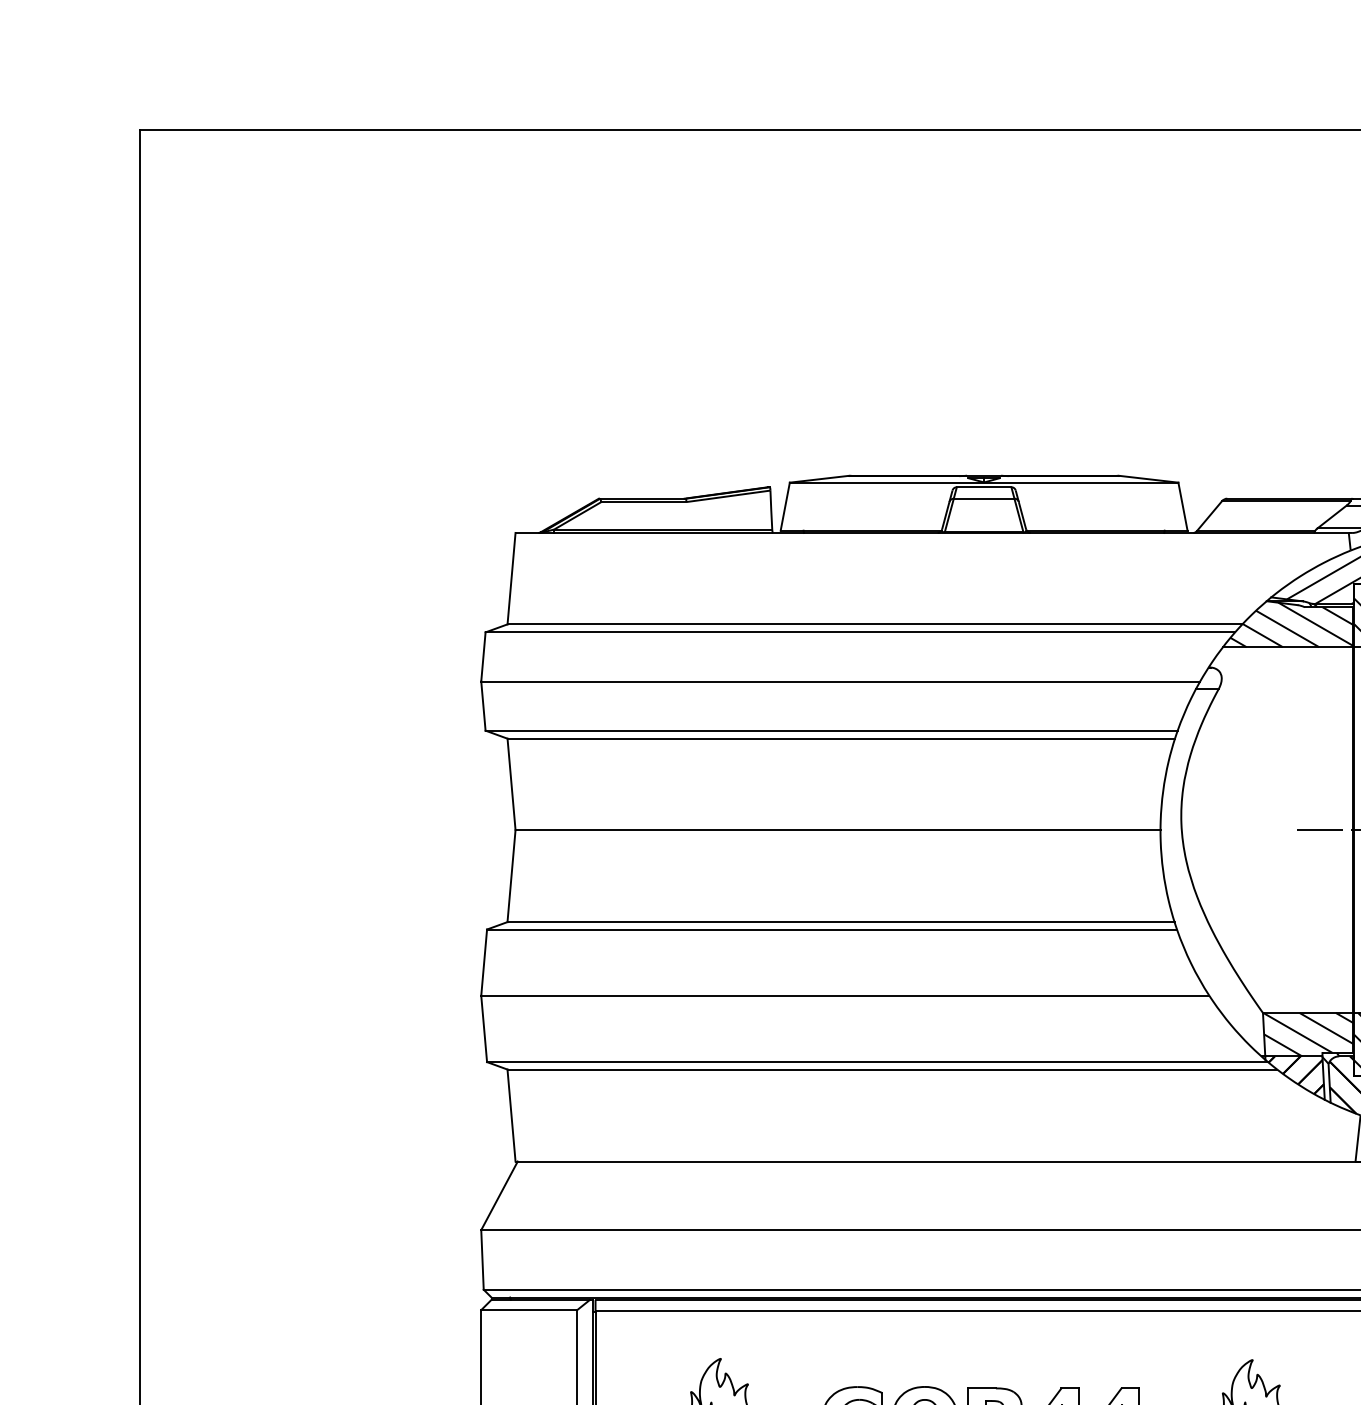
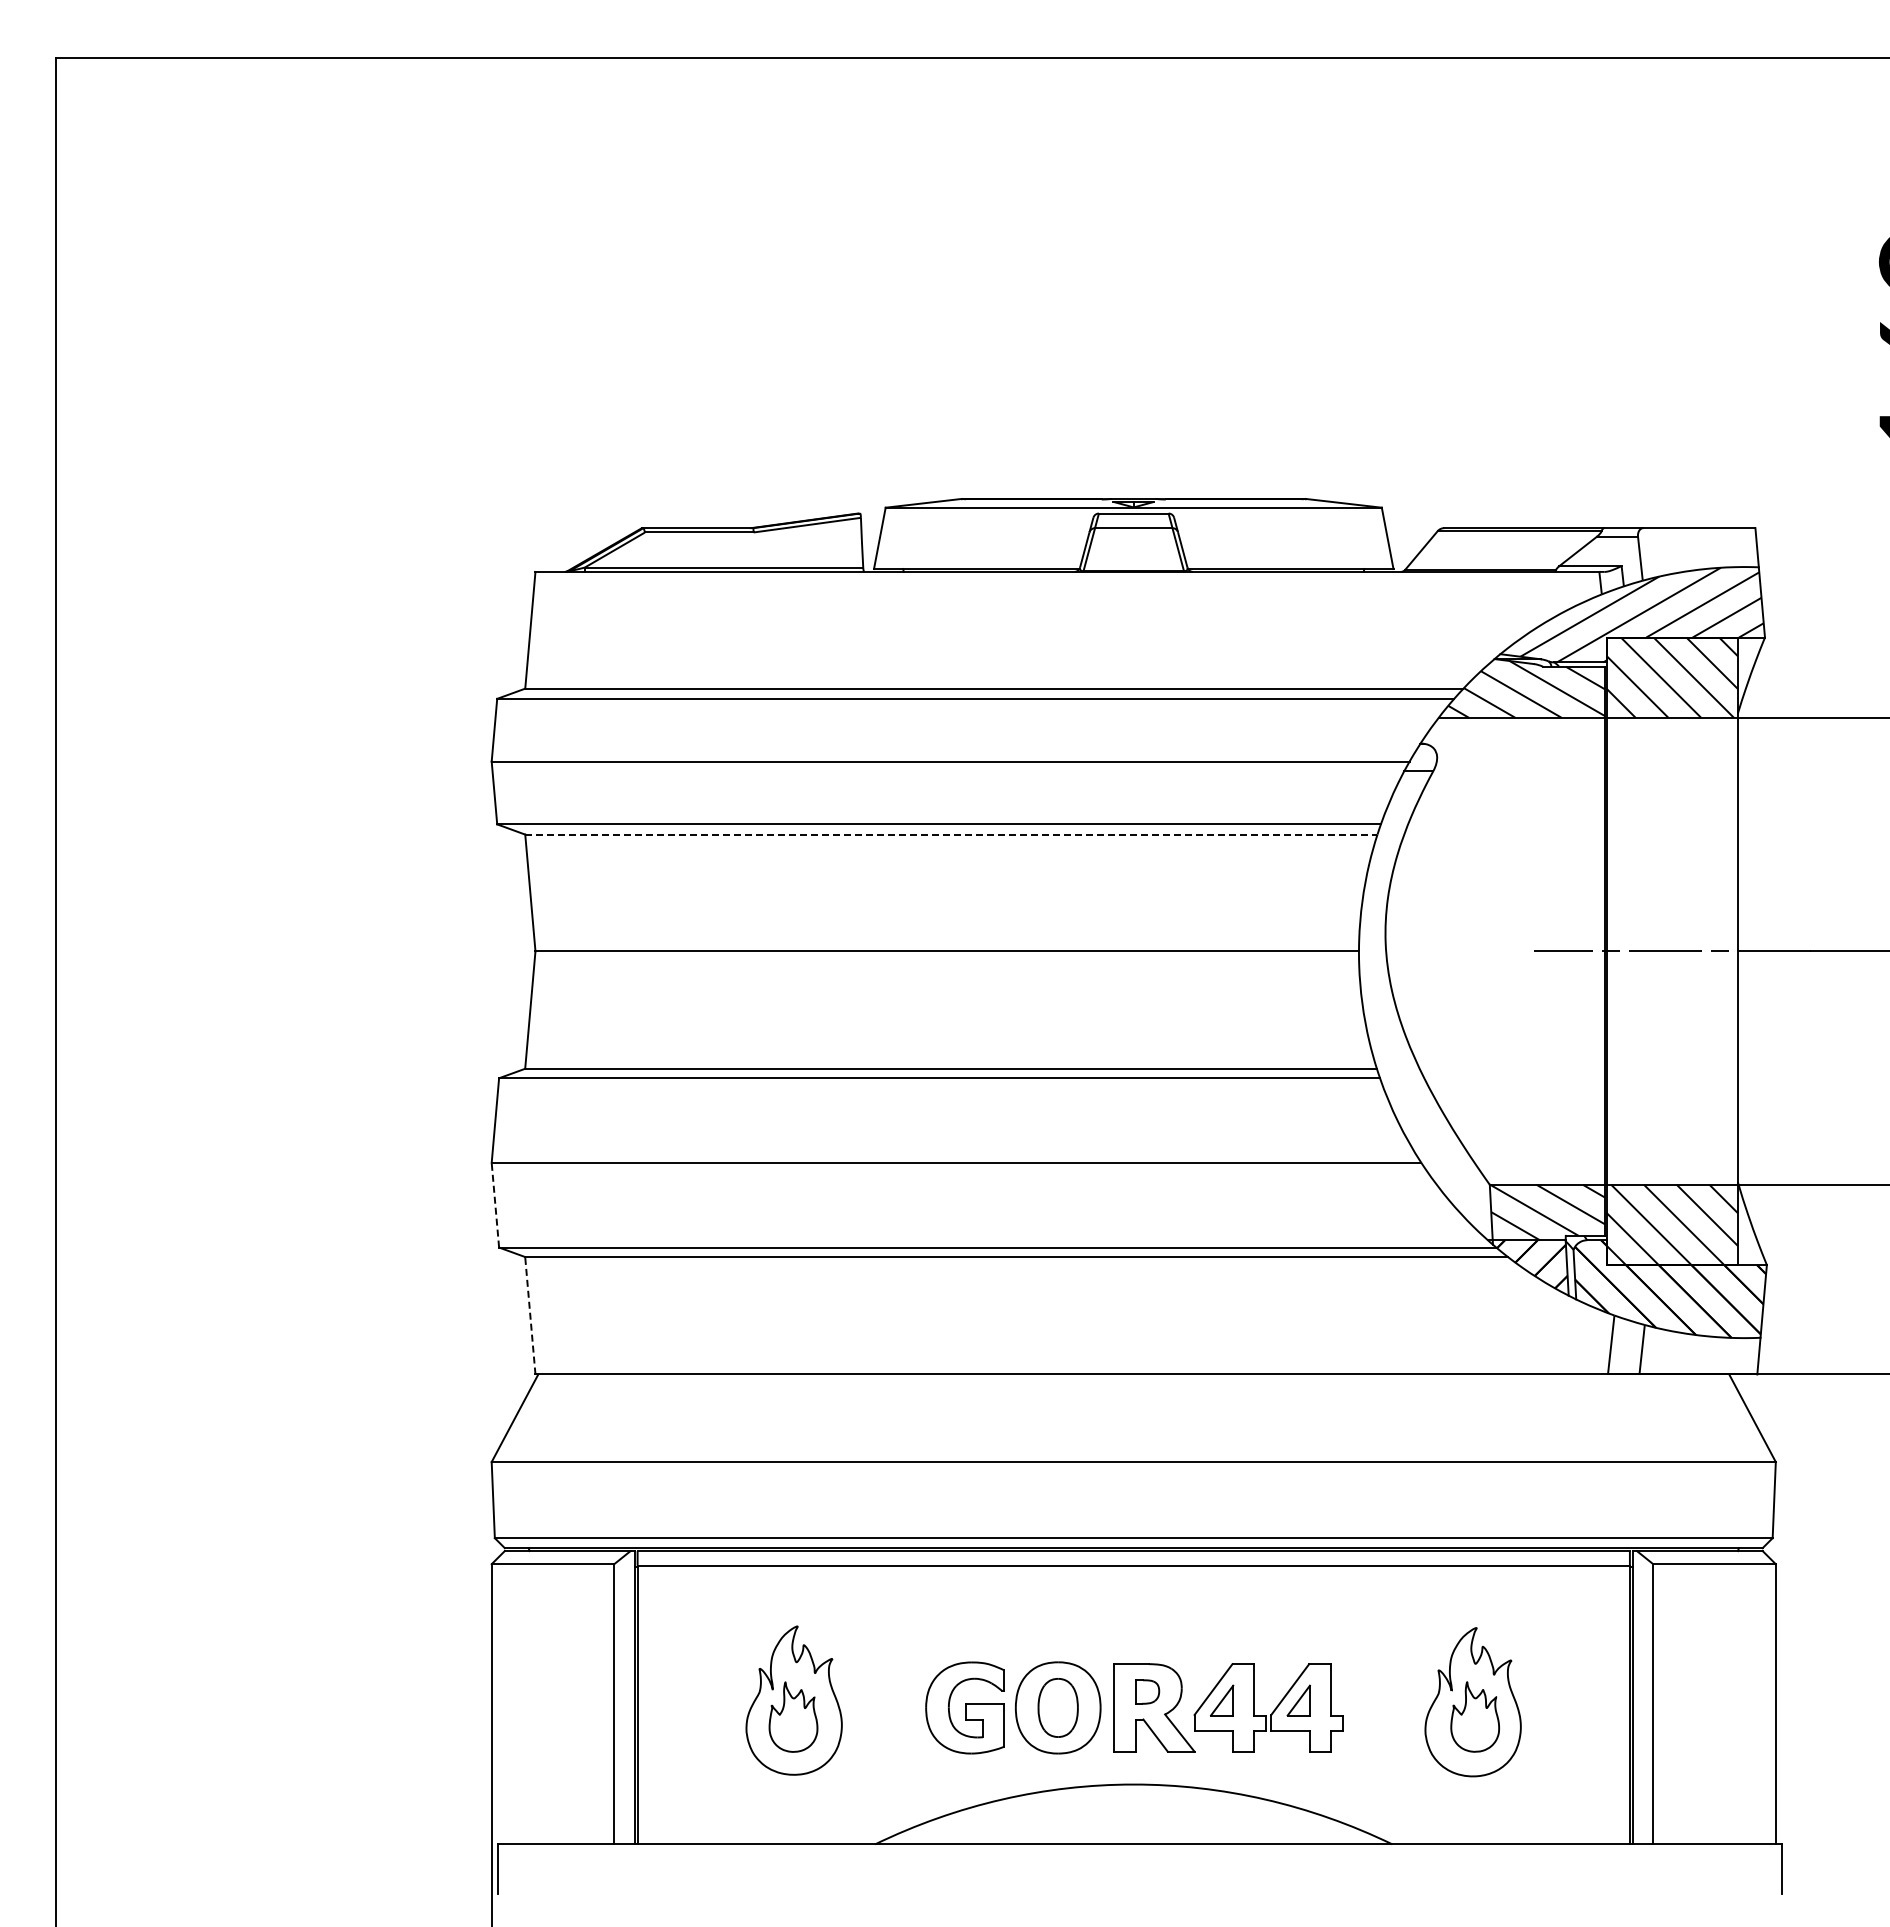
line: (841, 738) -> (951, 834), solid -> dashed
line: (484, 1028) -> (495, 1204), solid -> dashed
line: (511, 1115) -> (530, 1315), solid -> dashed

